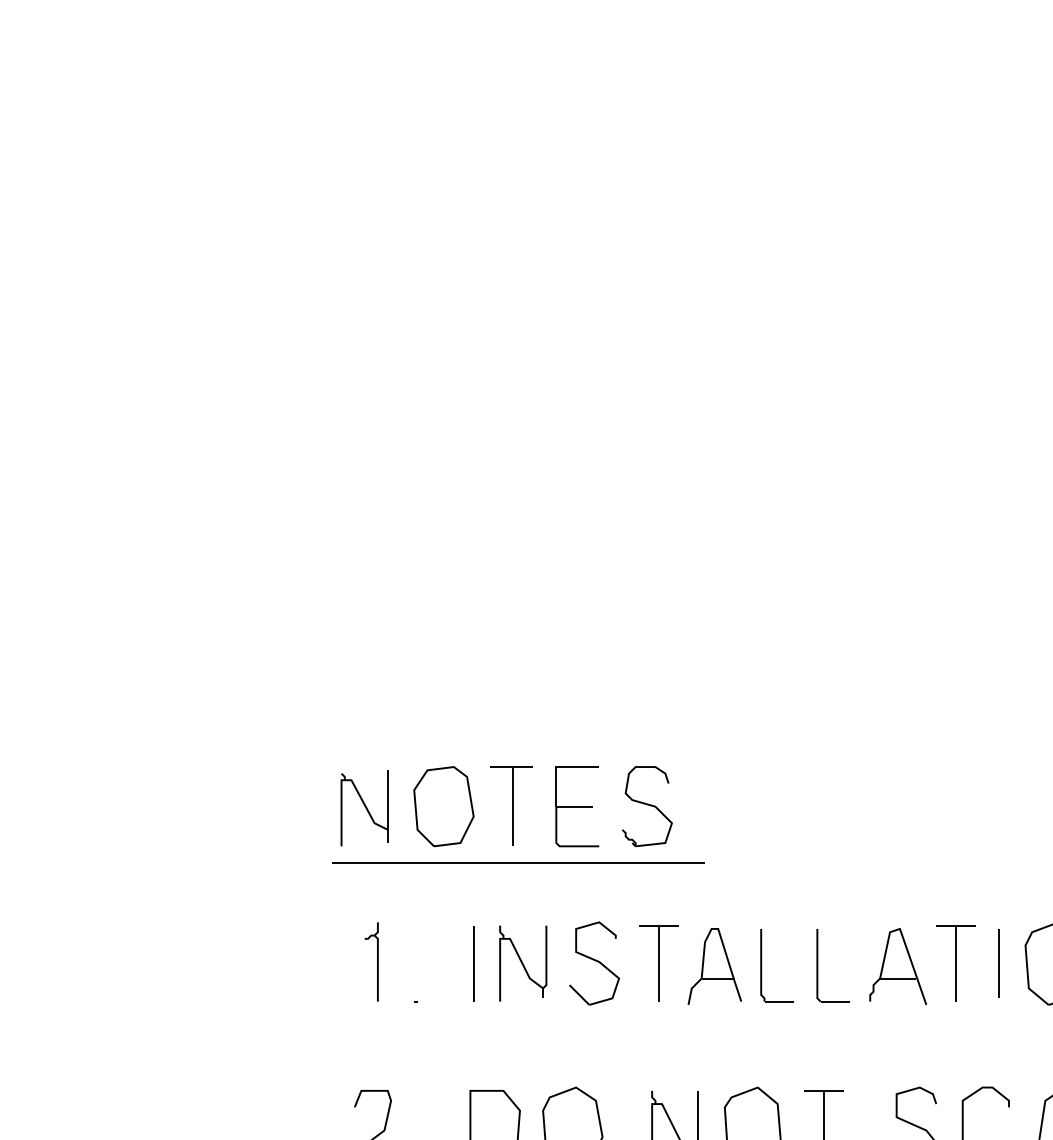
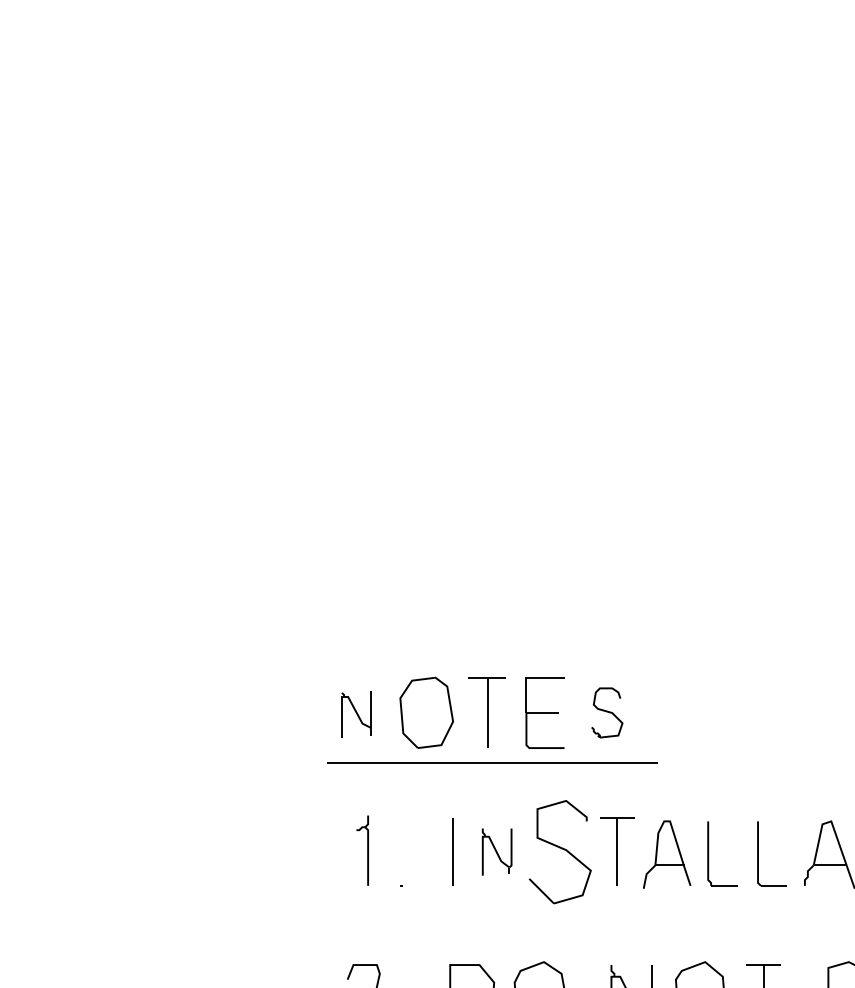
part: (647, 806) -> (607, 712), size x0.7
part: (364, 808) -> (356, 714), size x0.7
part: (523, 963) -> (497, 852), size x0.7
part: (594, 963) -> (560, 852), size x1.4

